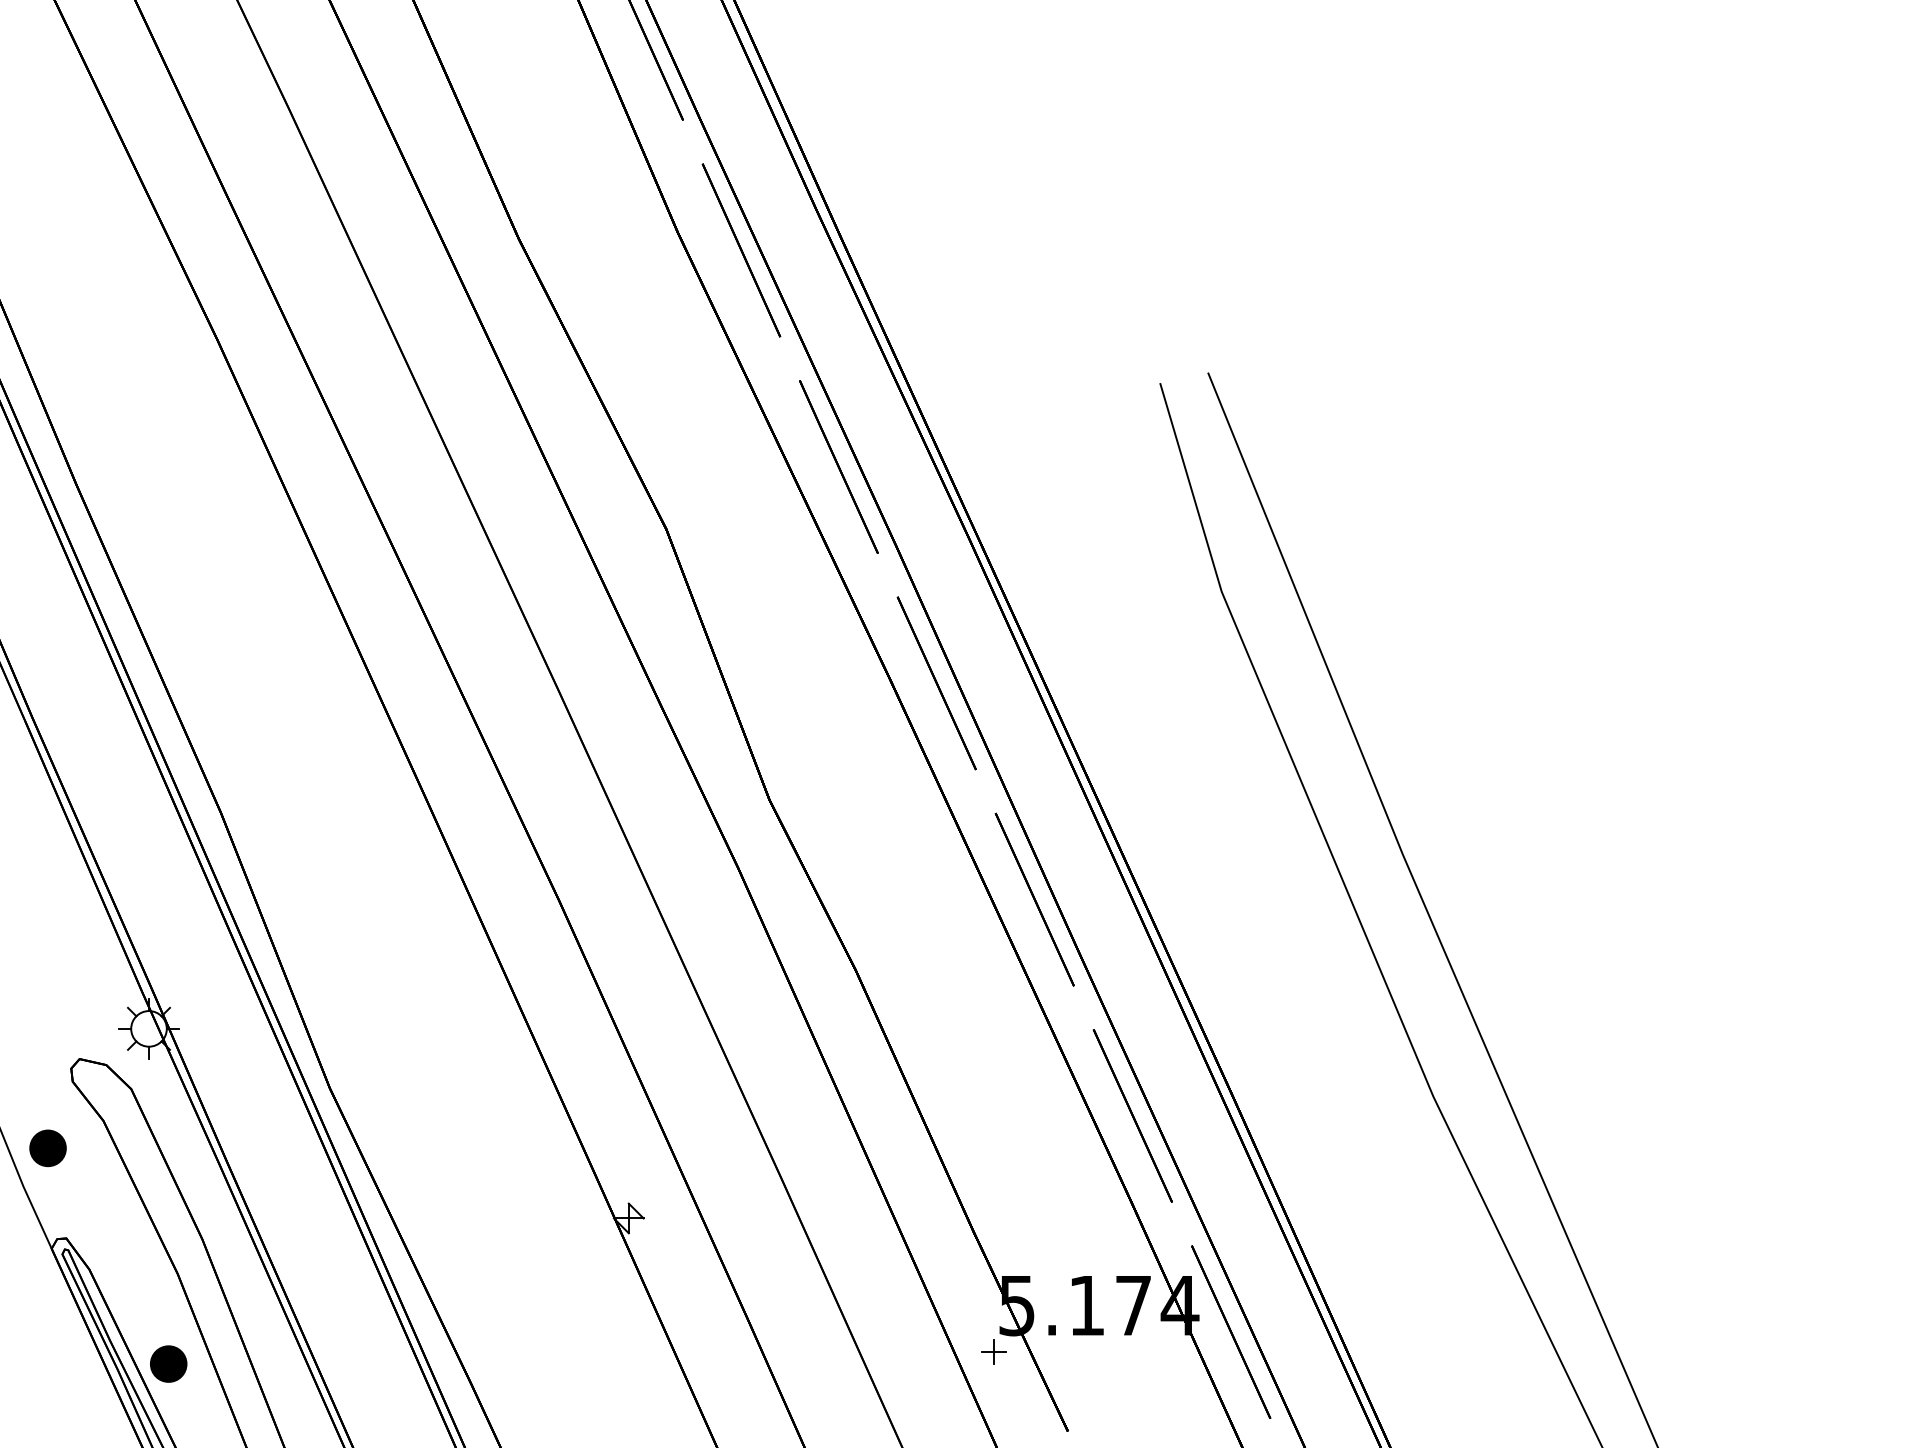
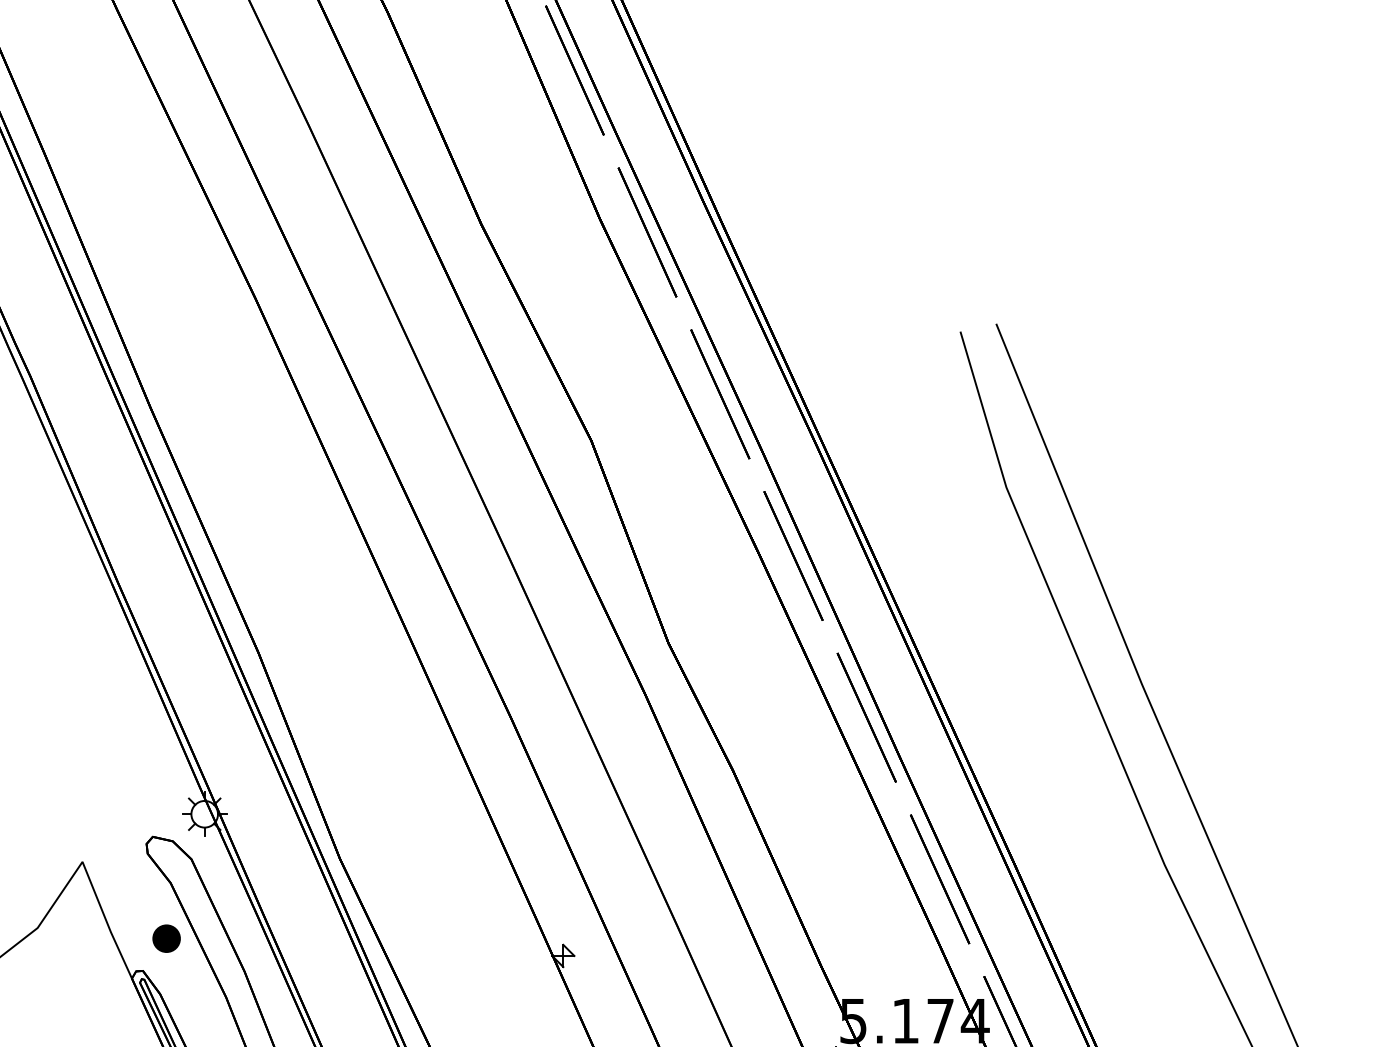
part: (47, 1148) -> (166, 938), moved

